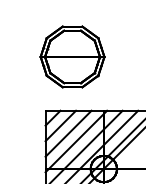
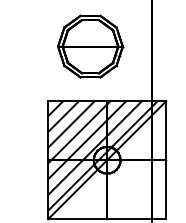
part: (72, 56) -> (90, 46), moved

